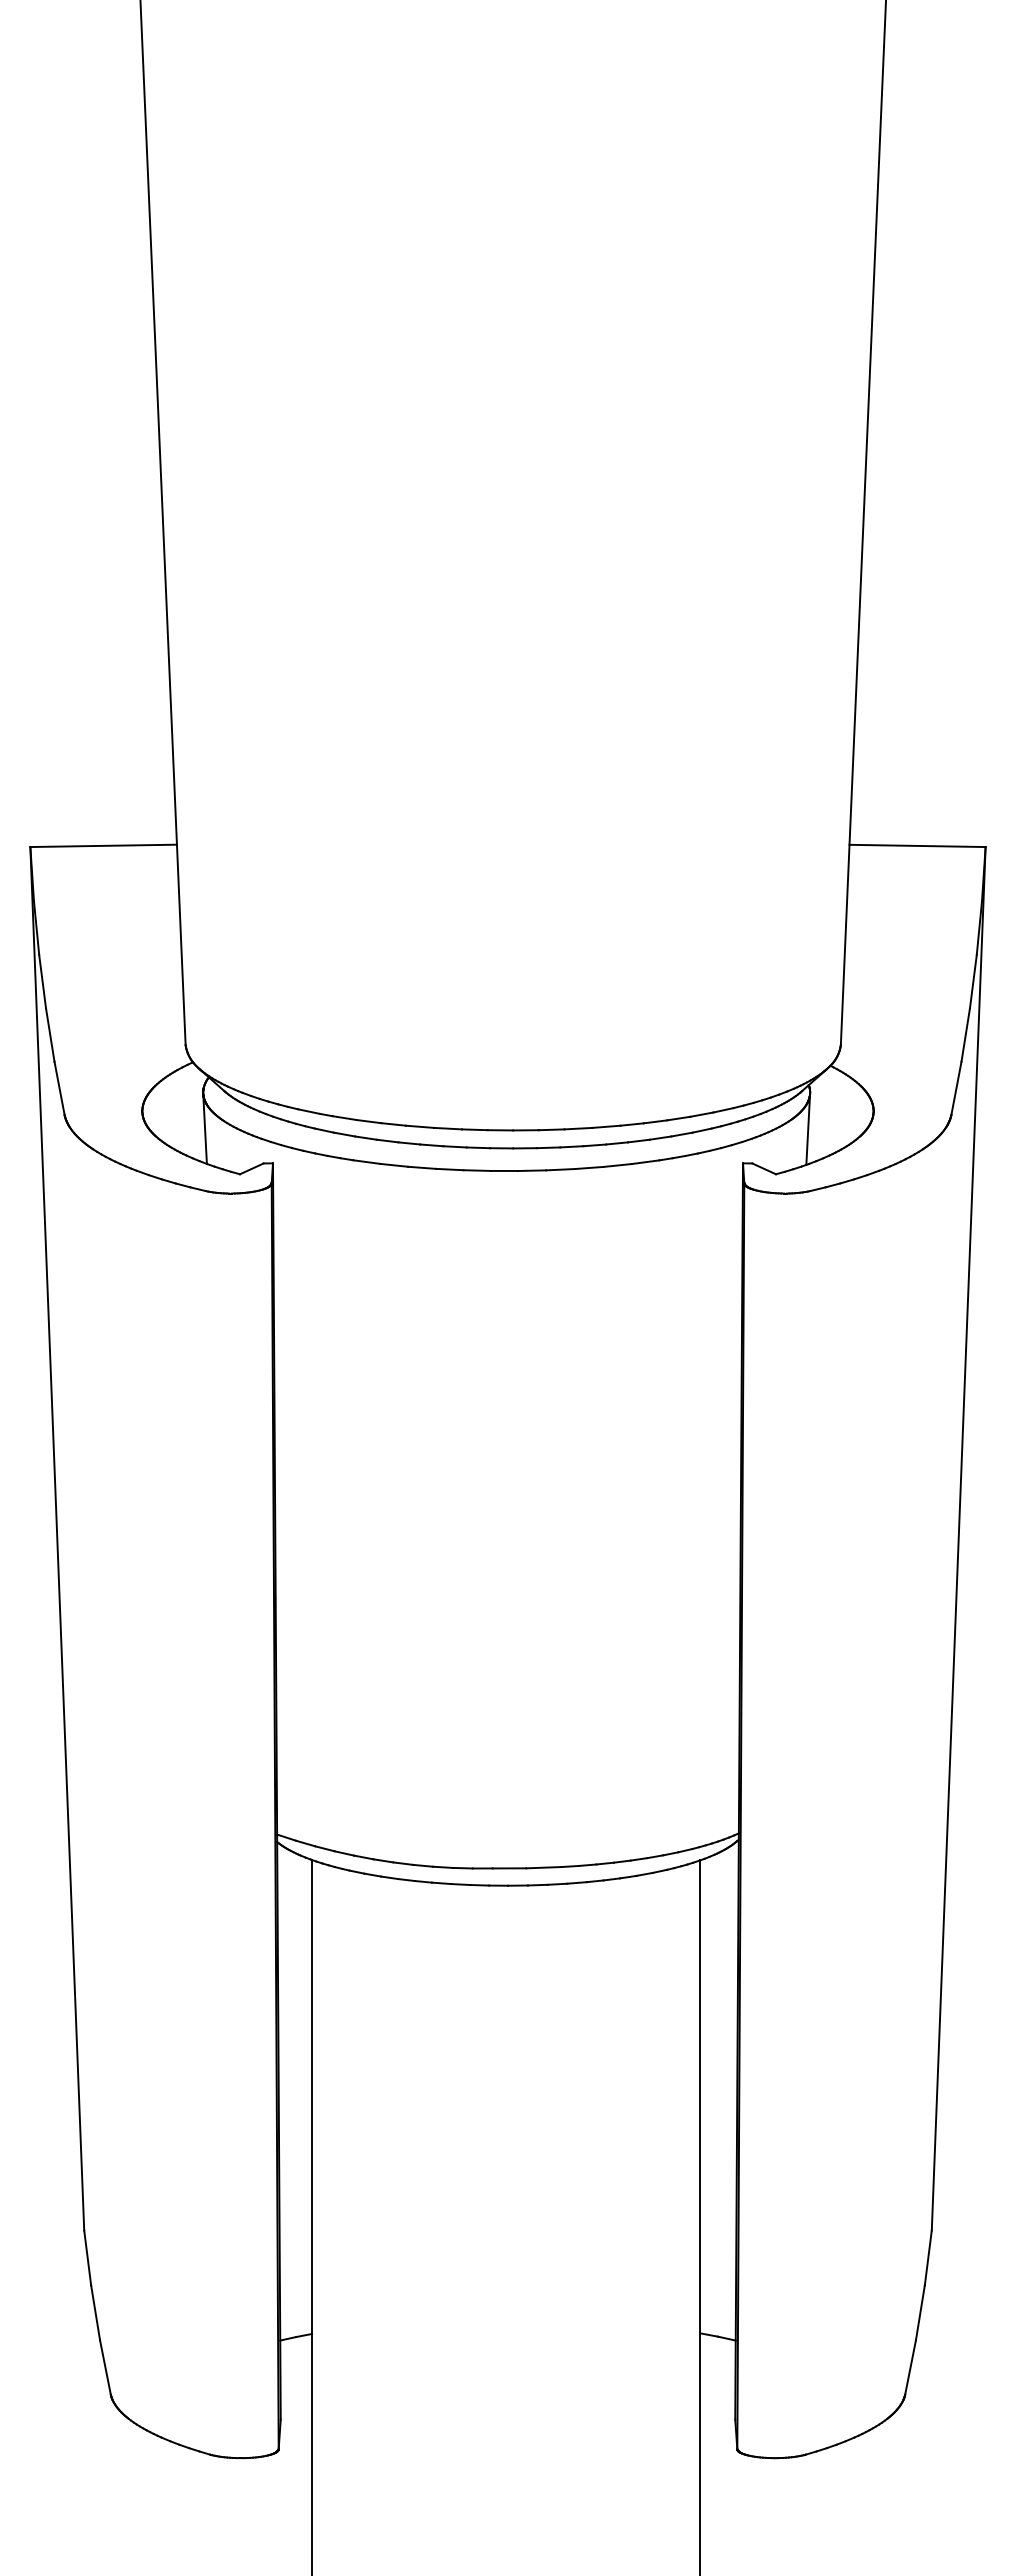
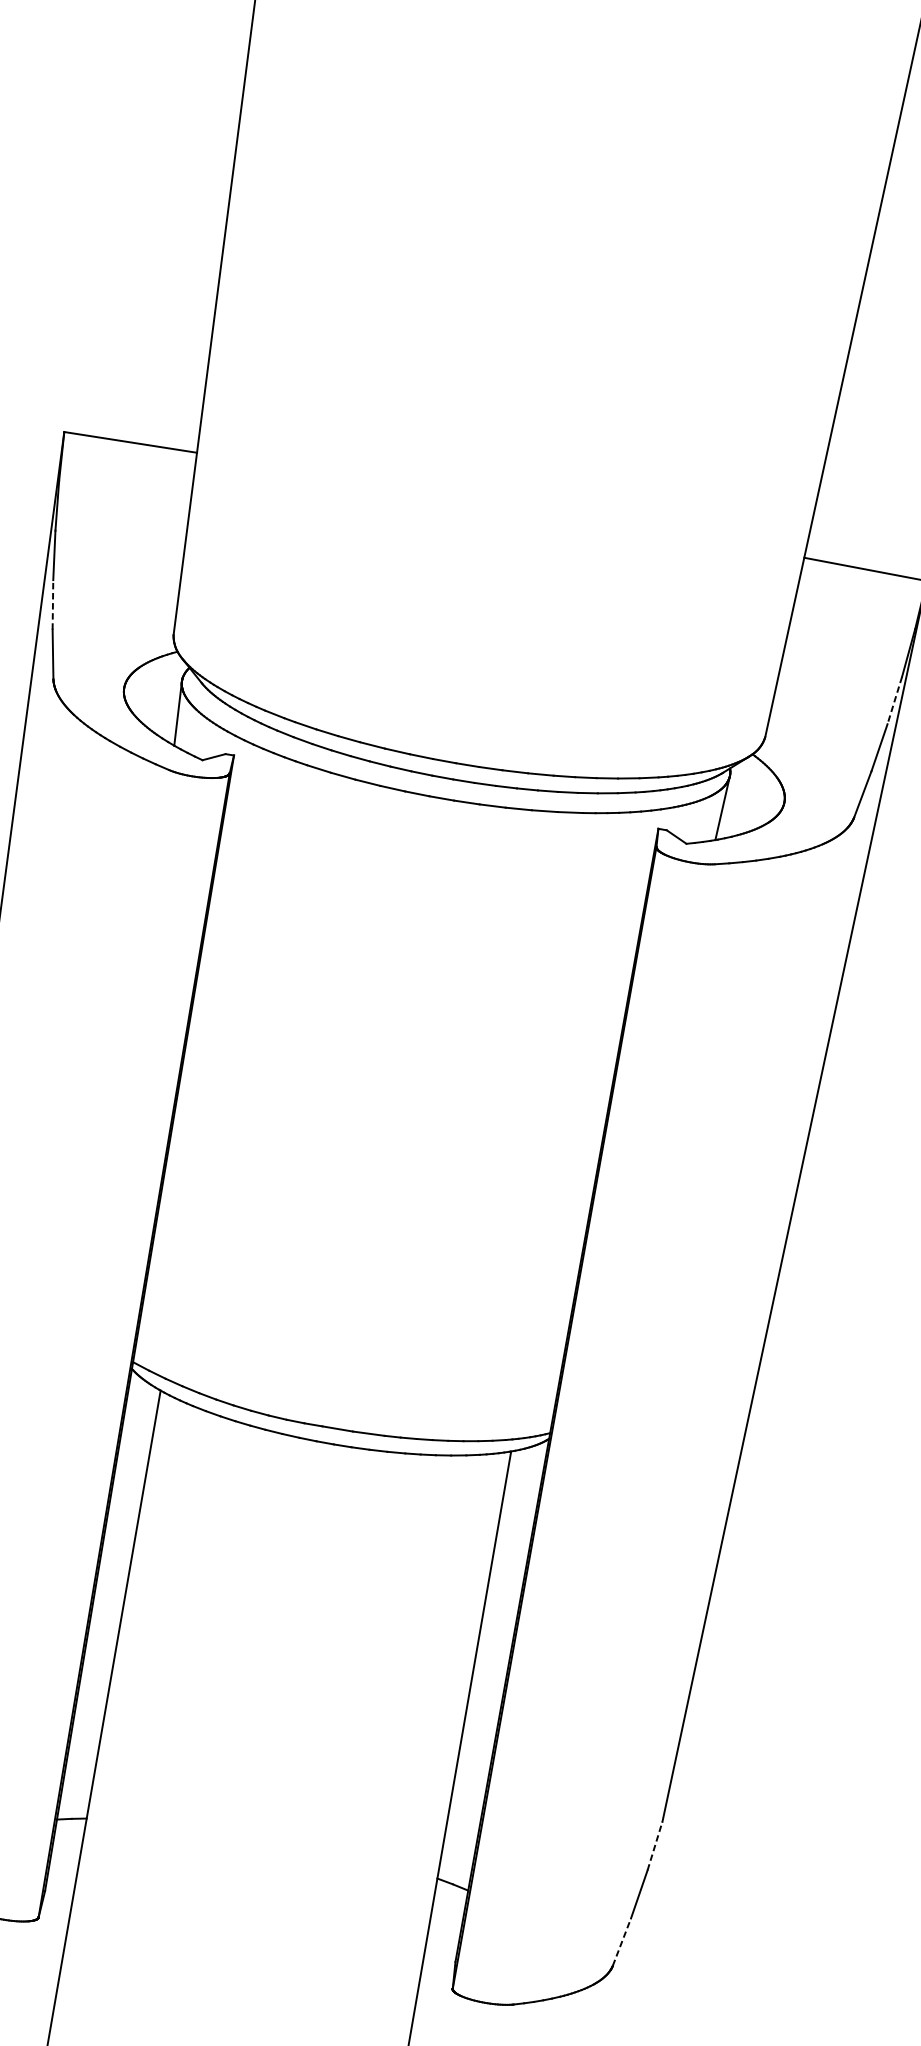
line: (973, 982) -> (894, 701), solid -> dashed
line: (50, 1034) -> (53, 604), solid -> dashed
line: (928, 2258) -> (655, 1846), solid -> dashed
line: (910, 2367) -> (621, 1942), solid -> dashed

